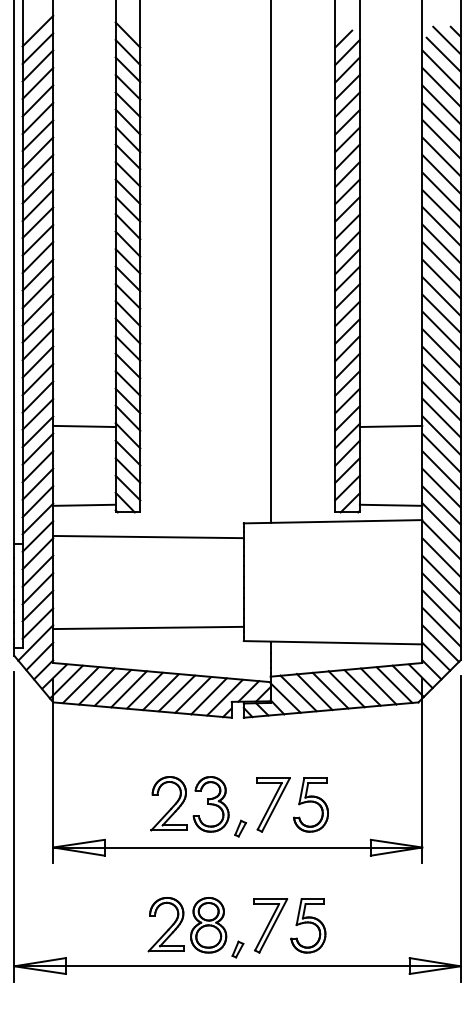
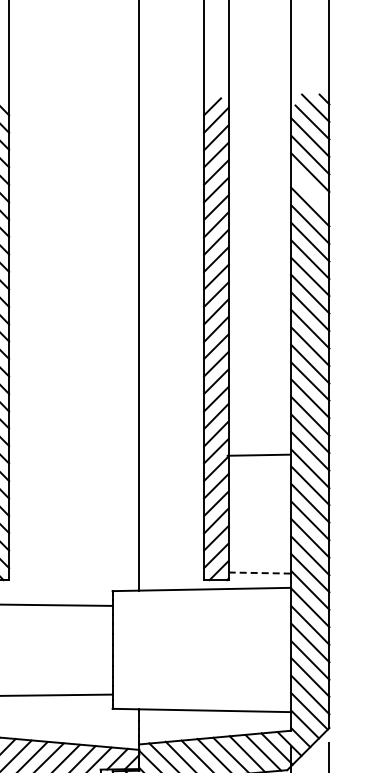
line: (441, 121) -> (310, 189), removed
line: (390, 426) -> (258, 455), moved
line: (391, 505) -> (260, 573), solid -> dashed

